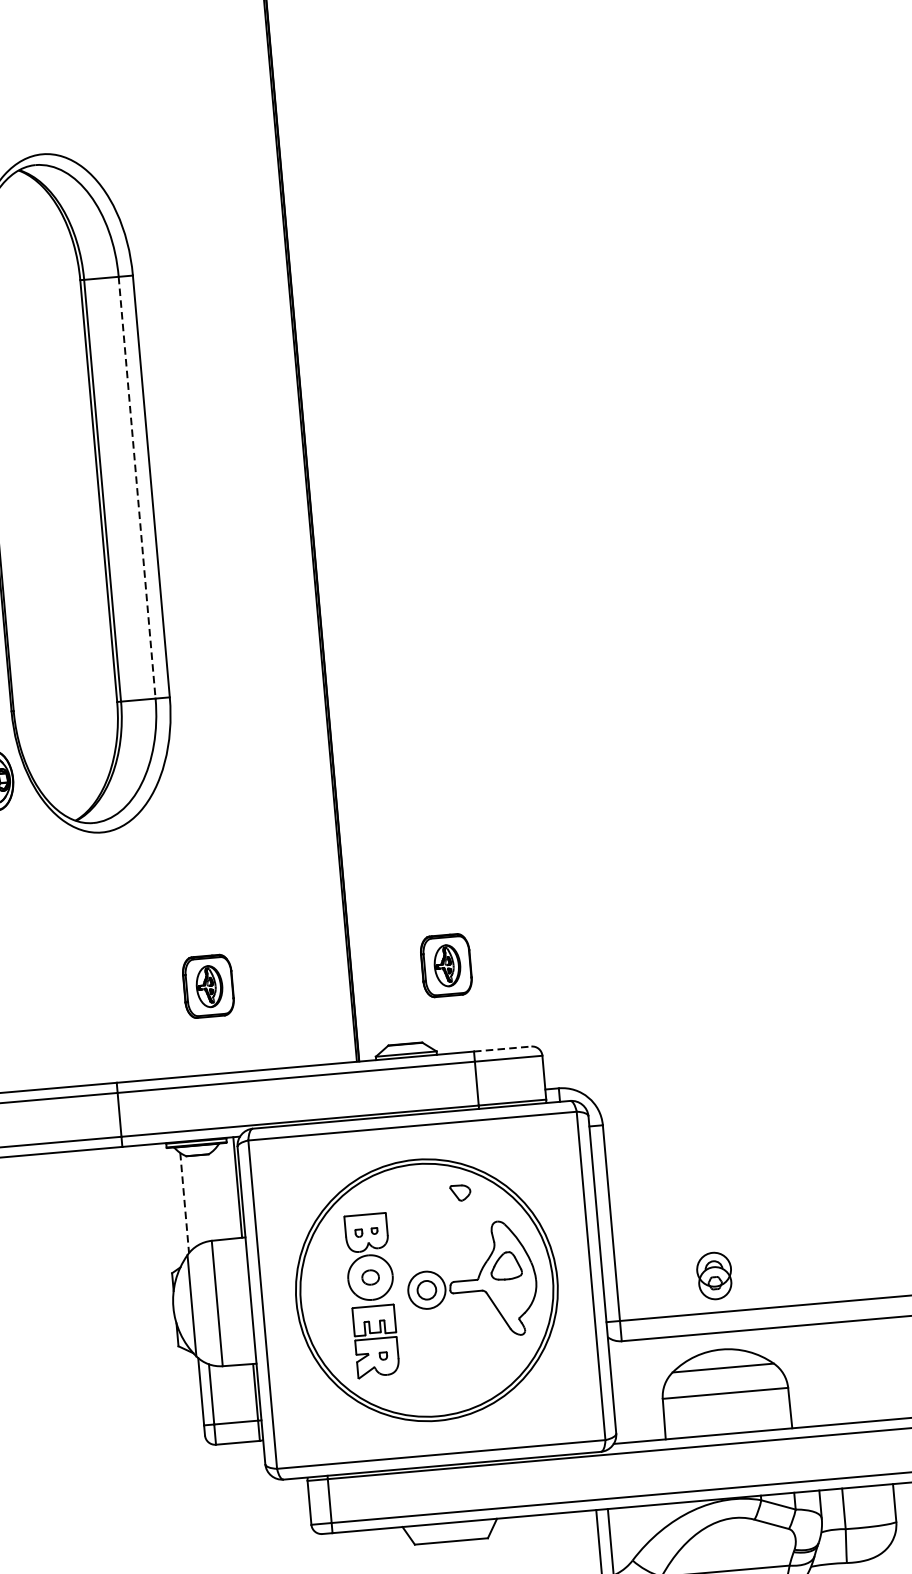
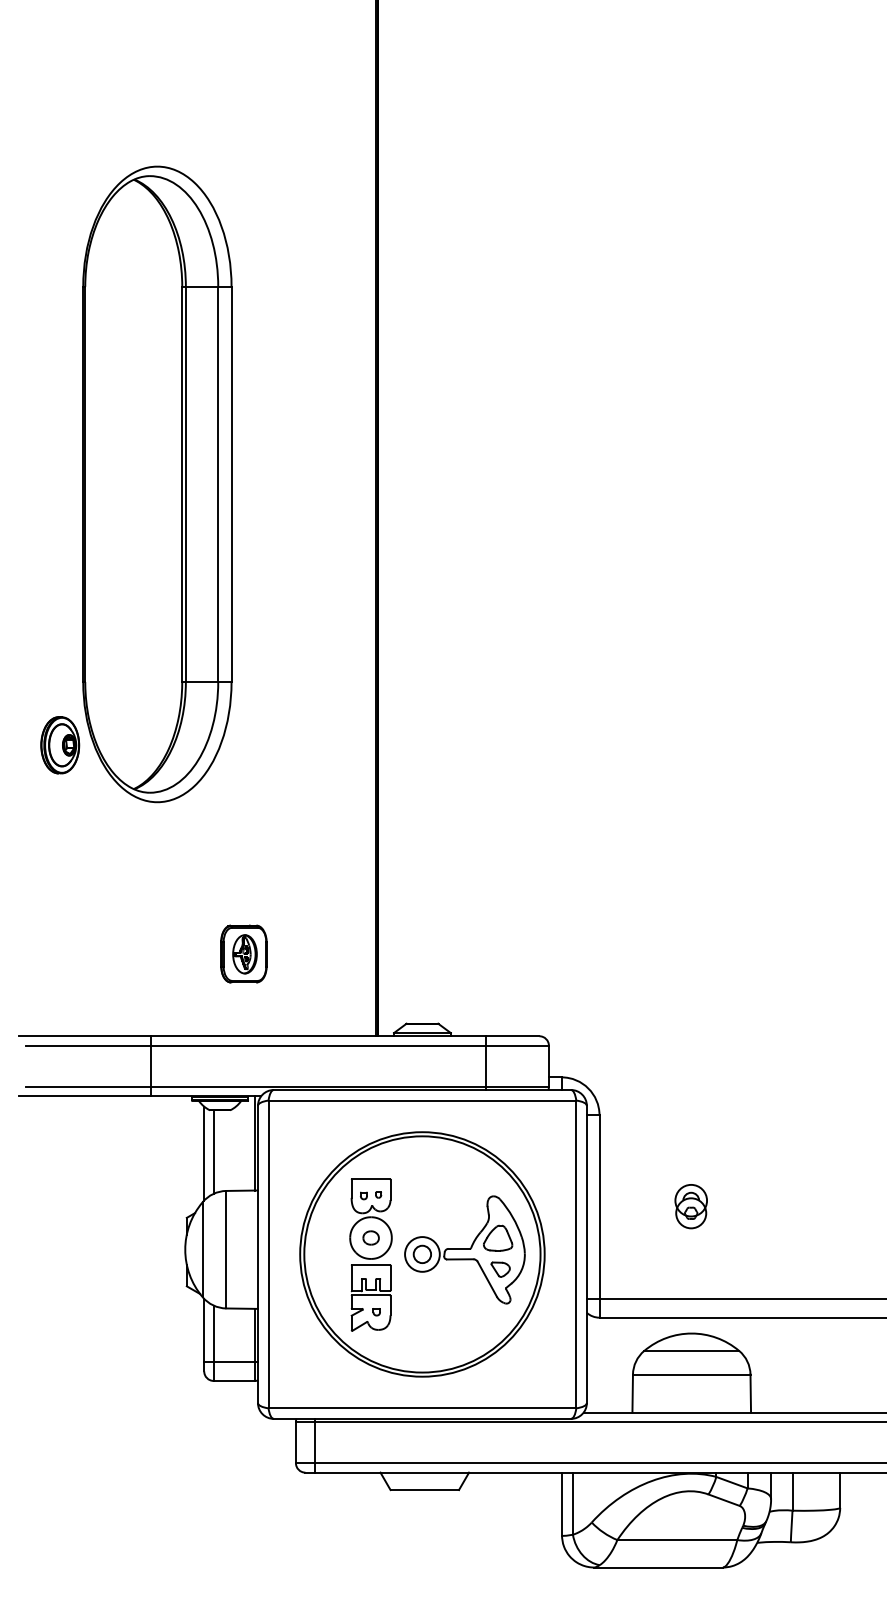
line: (137, 487) -> (218, 484), dashed -> solid
part: (445, 965) -> (466, 953), removed
line: (502, 1049) -> (512, 1036), dashed -> solid
part: (460, 1192) -> (500, 1269), moved
line: (194, 1199) -> (213, 1151), added
line: (184, 1202) -> (204, 1153), dashed -> solid
part: (713, 1275) -> (690, 1206), moved

